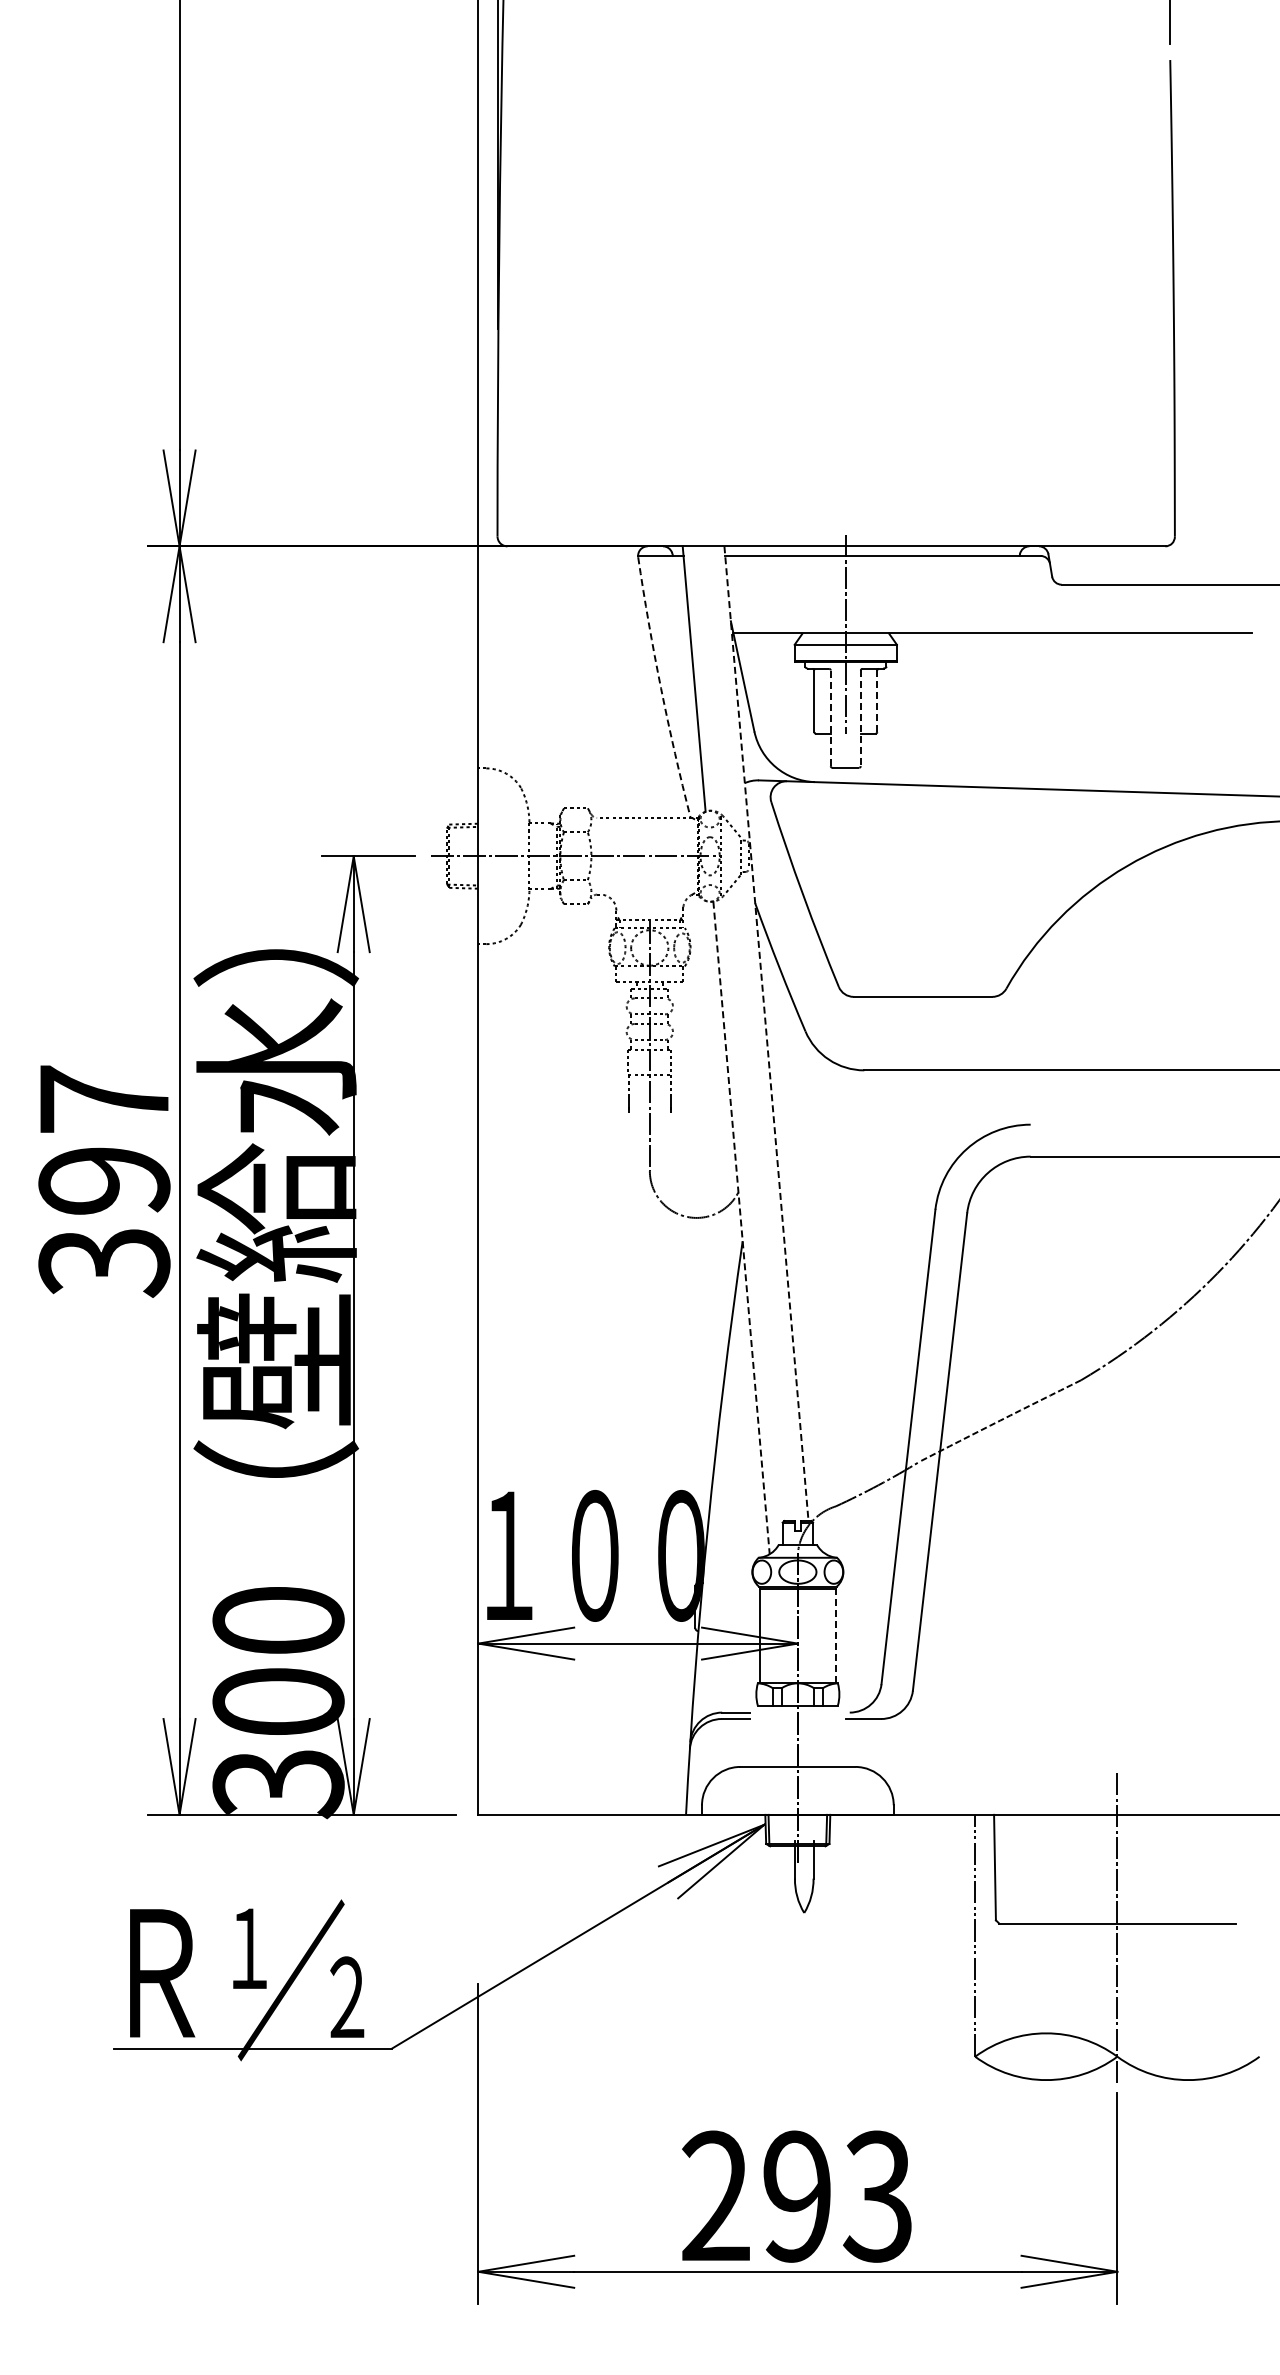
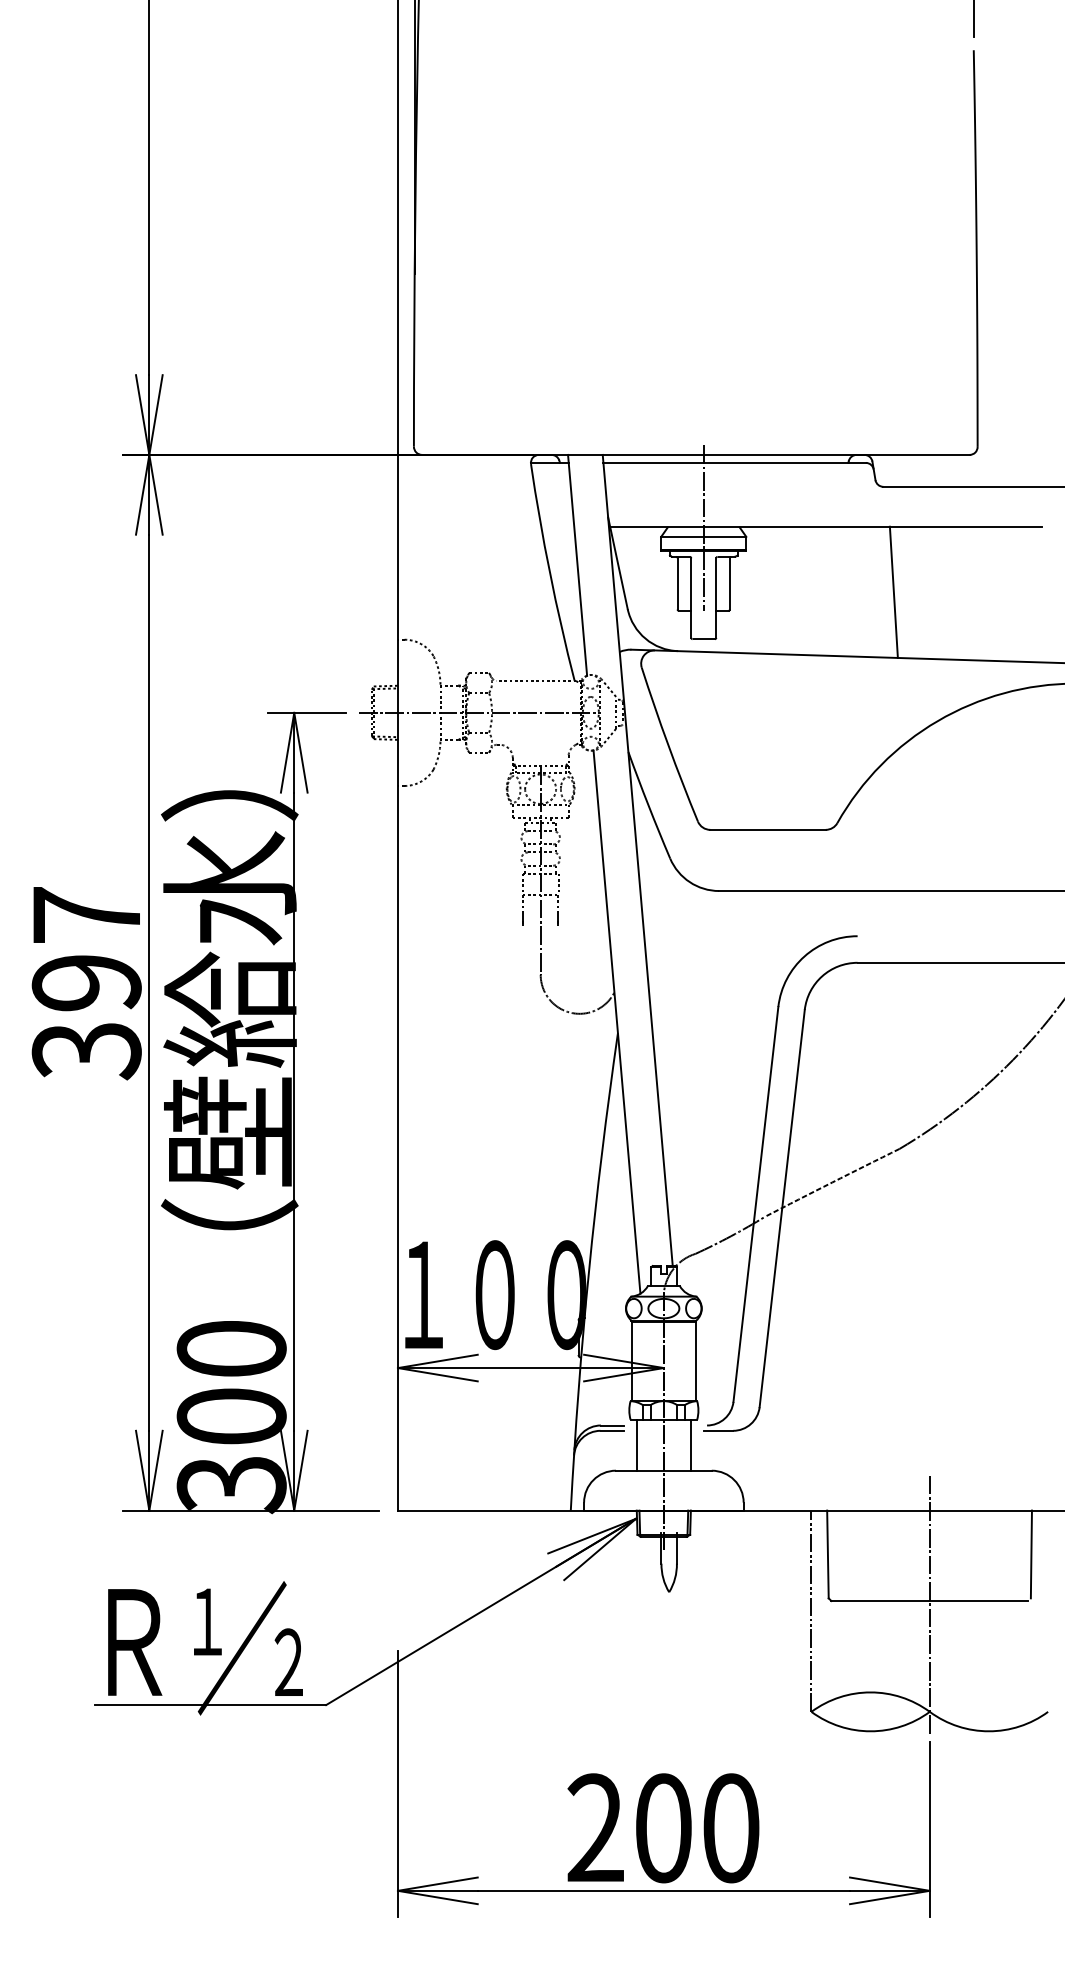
arc: (661, 688) -> (550, 573), dashed -> solid
line: (877, 701) -> (730, 584), dashed -> solid
line: (1074, 711) -> (894, 592), added
line: (830, 718) -> (691, 598), dashed -> solid
line: (860, 718) -> (716, 598), dashed -> solid
line: (766, 1034) -> (637, 861), dashed -> solid
line: (741, 1227) -> (616, 1021), dashed -> solid
line: (836, 1634) -> (696, 1360), dashed -> solid
line: (765, 1735) -> (636, 1444), added
line: (830, 1735) -> (691, 1444), added
line: (1239, 1867) -> (1031, 1554), added
text: (837, 2196) -> (696, 1828), 293 -> 200

